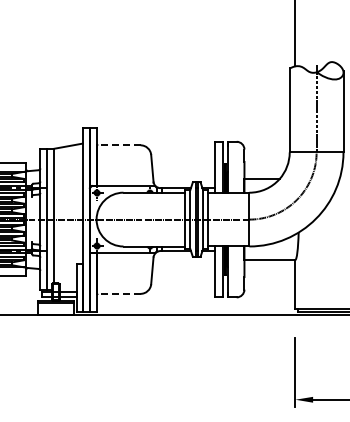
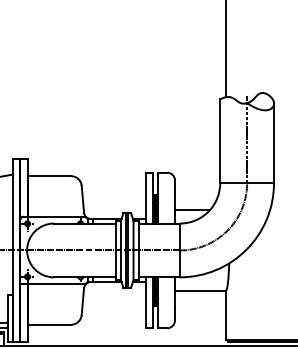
line: (118, 145) -> (49, 176), dashed -> solid
line: (118, 293) -> (49, 324), dashed -> solid

